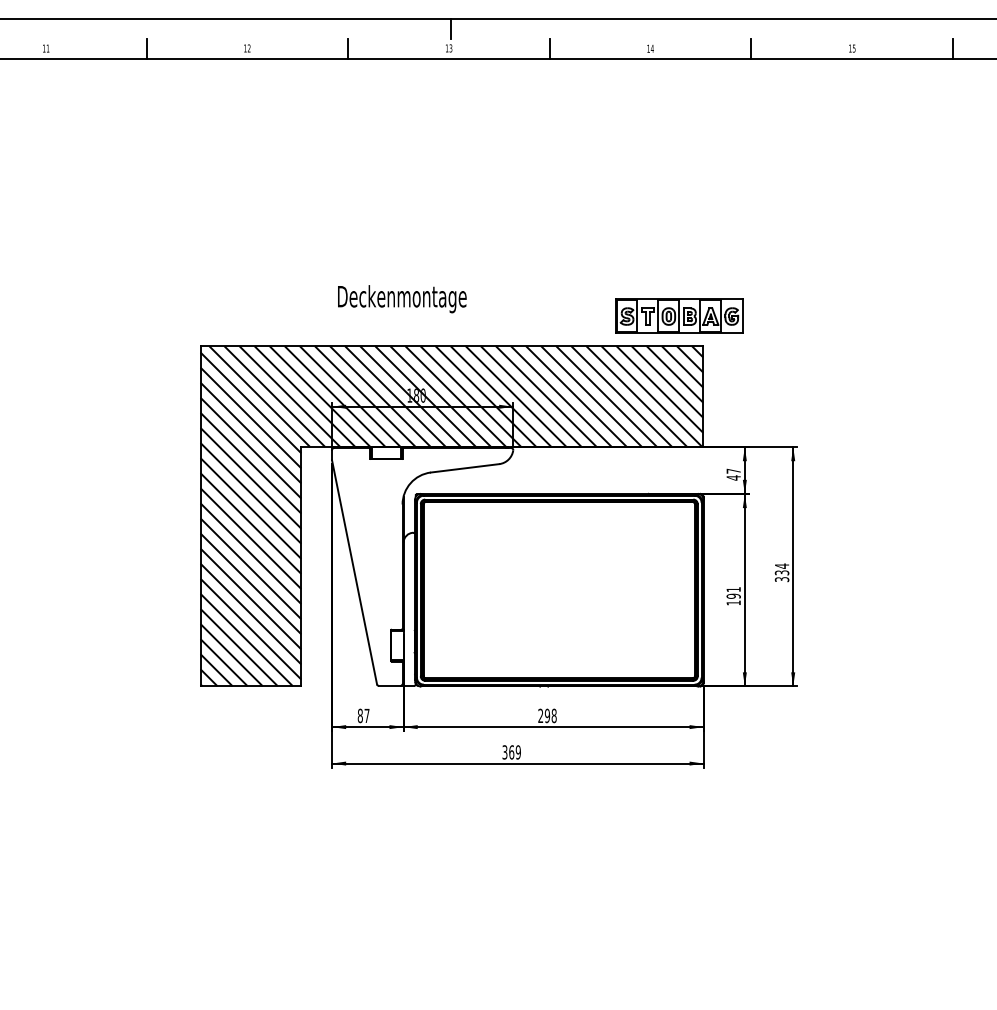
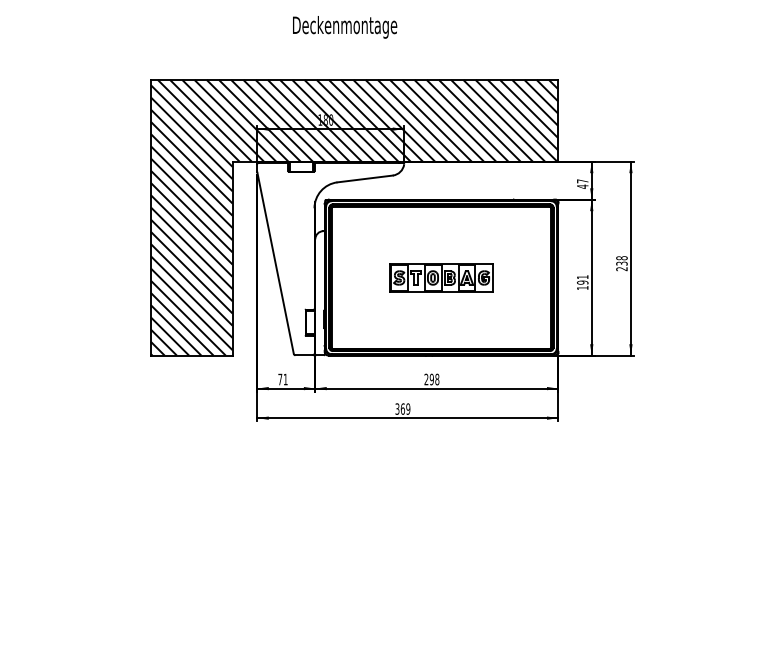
text: (402, 299) -> (345, 27), moved
part: (679, 315) -> (441, 277), moved
text: (781, 572) -> (621, 263), 334 -> 238
text: (363, 715) -> (282, 379), 87 -> 71

